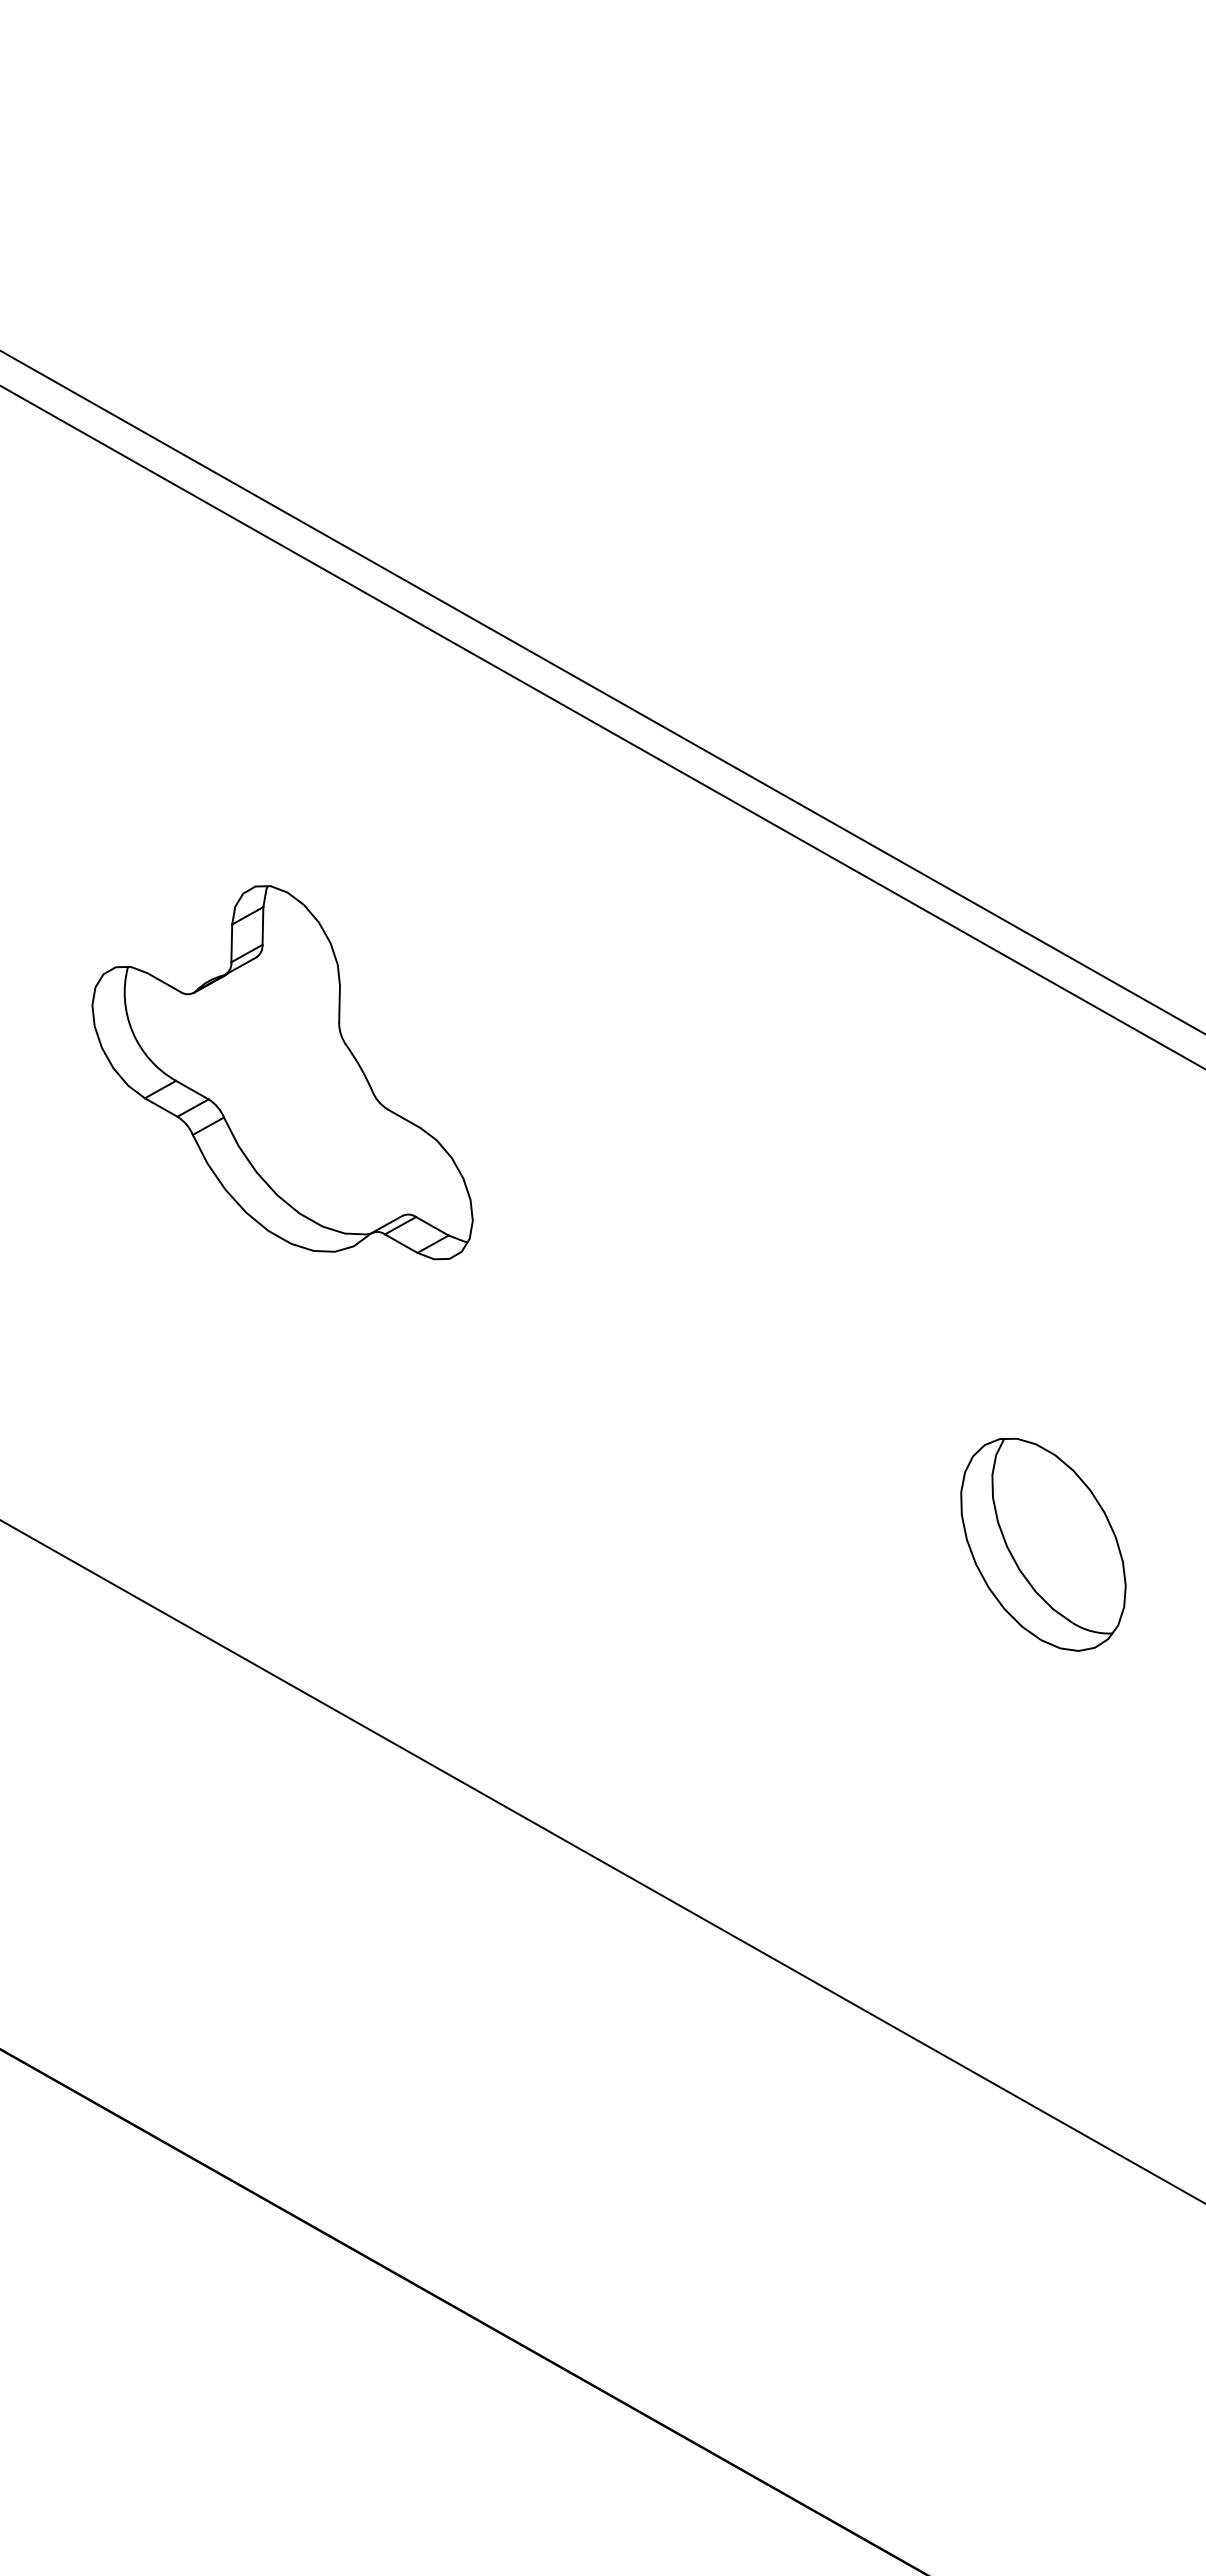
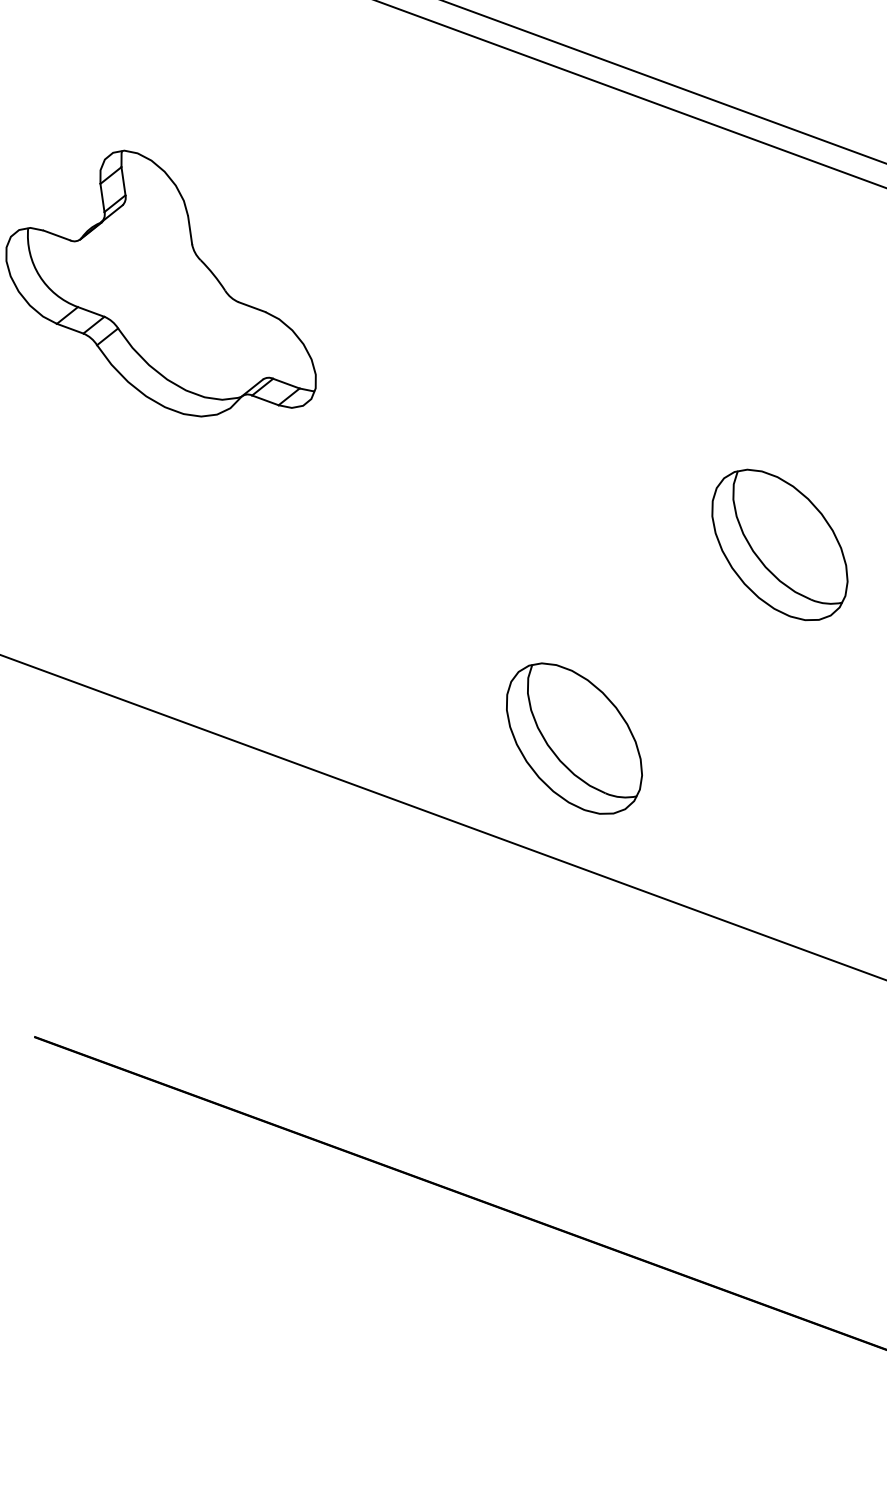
part: (732, 1753) -> (574, 738), added

